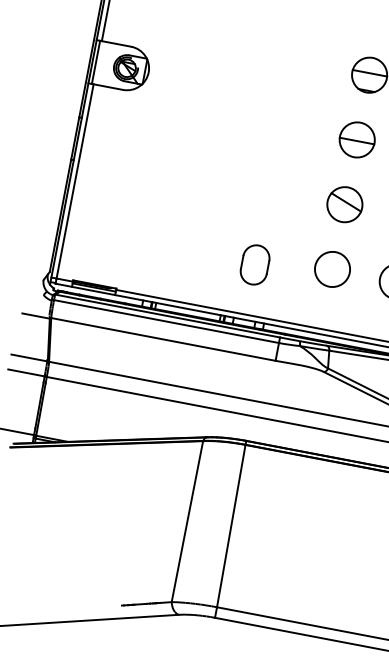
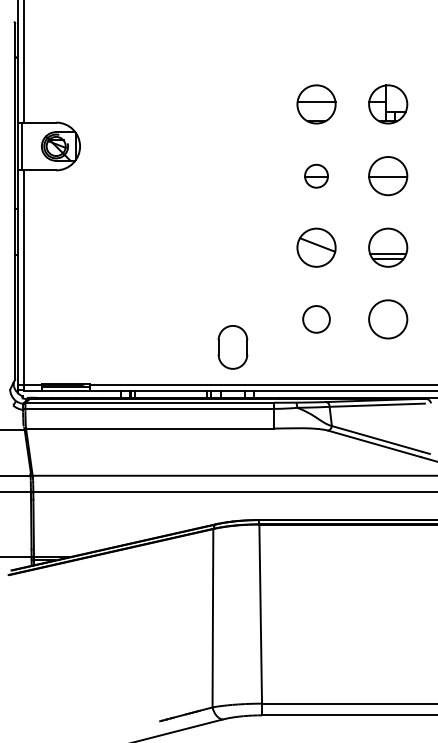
part: (357, 140) -> (316, 176), size x0.6
part: (254, 264) -> (232, 347), moved
circle: (332, 269) -> (316, 319), size x0.7

